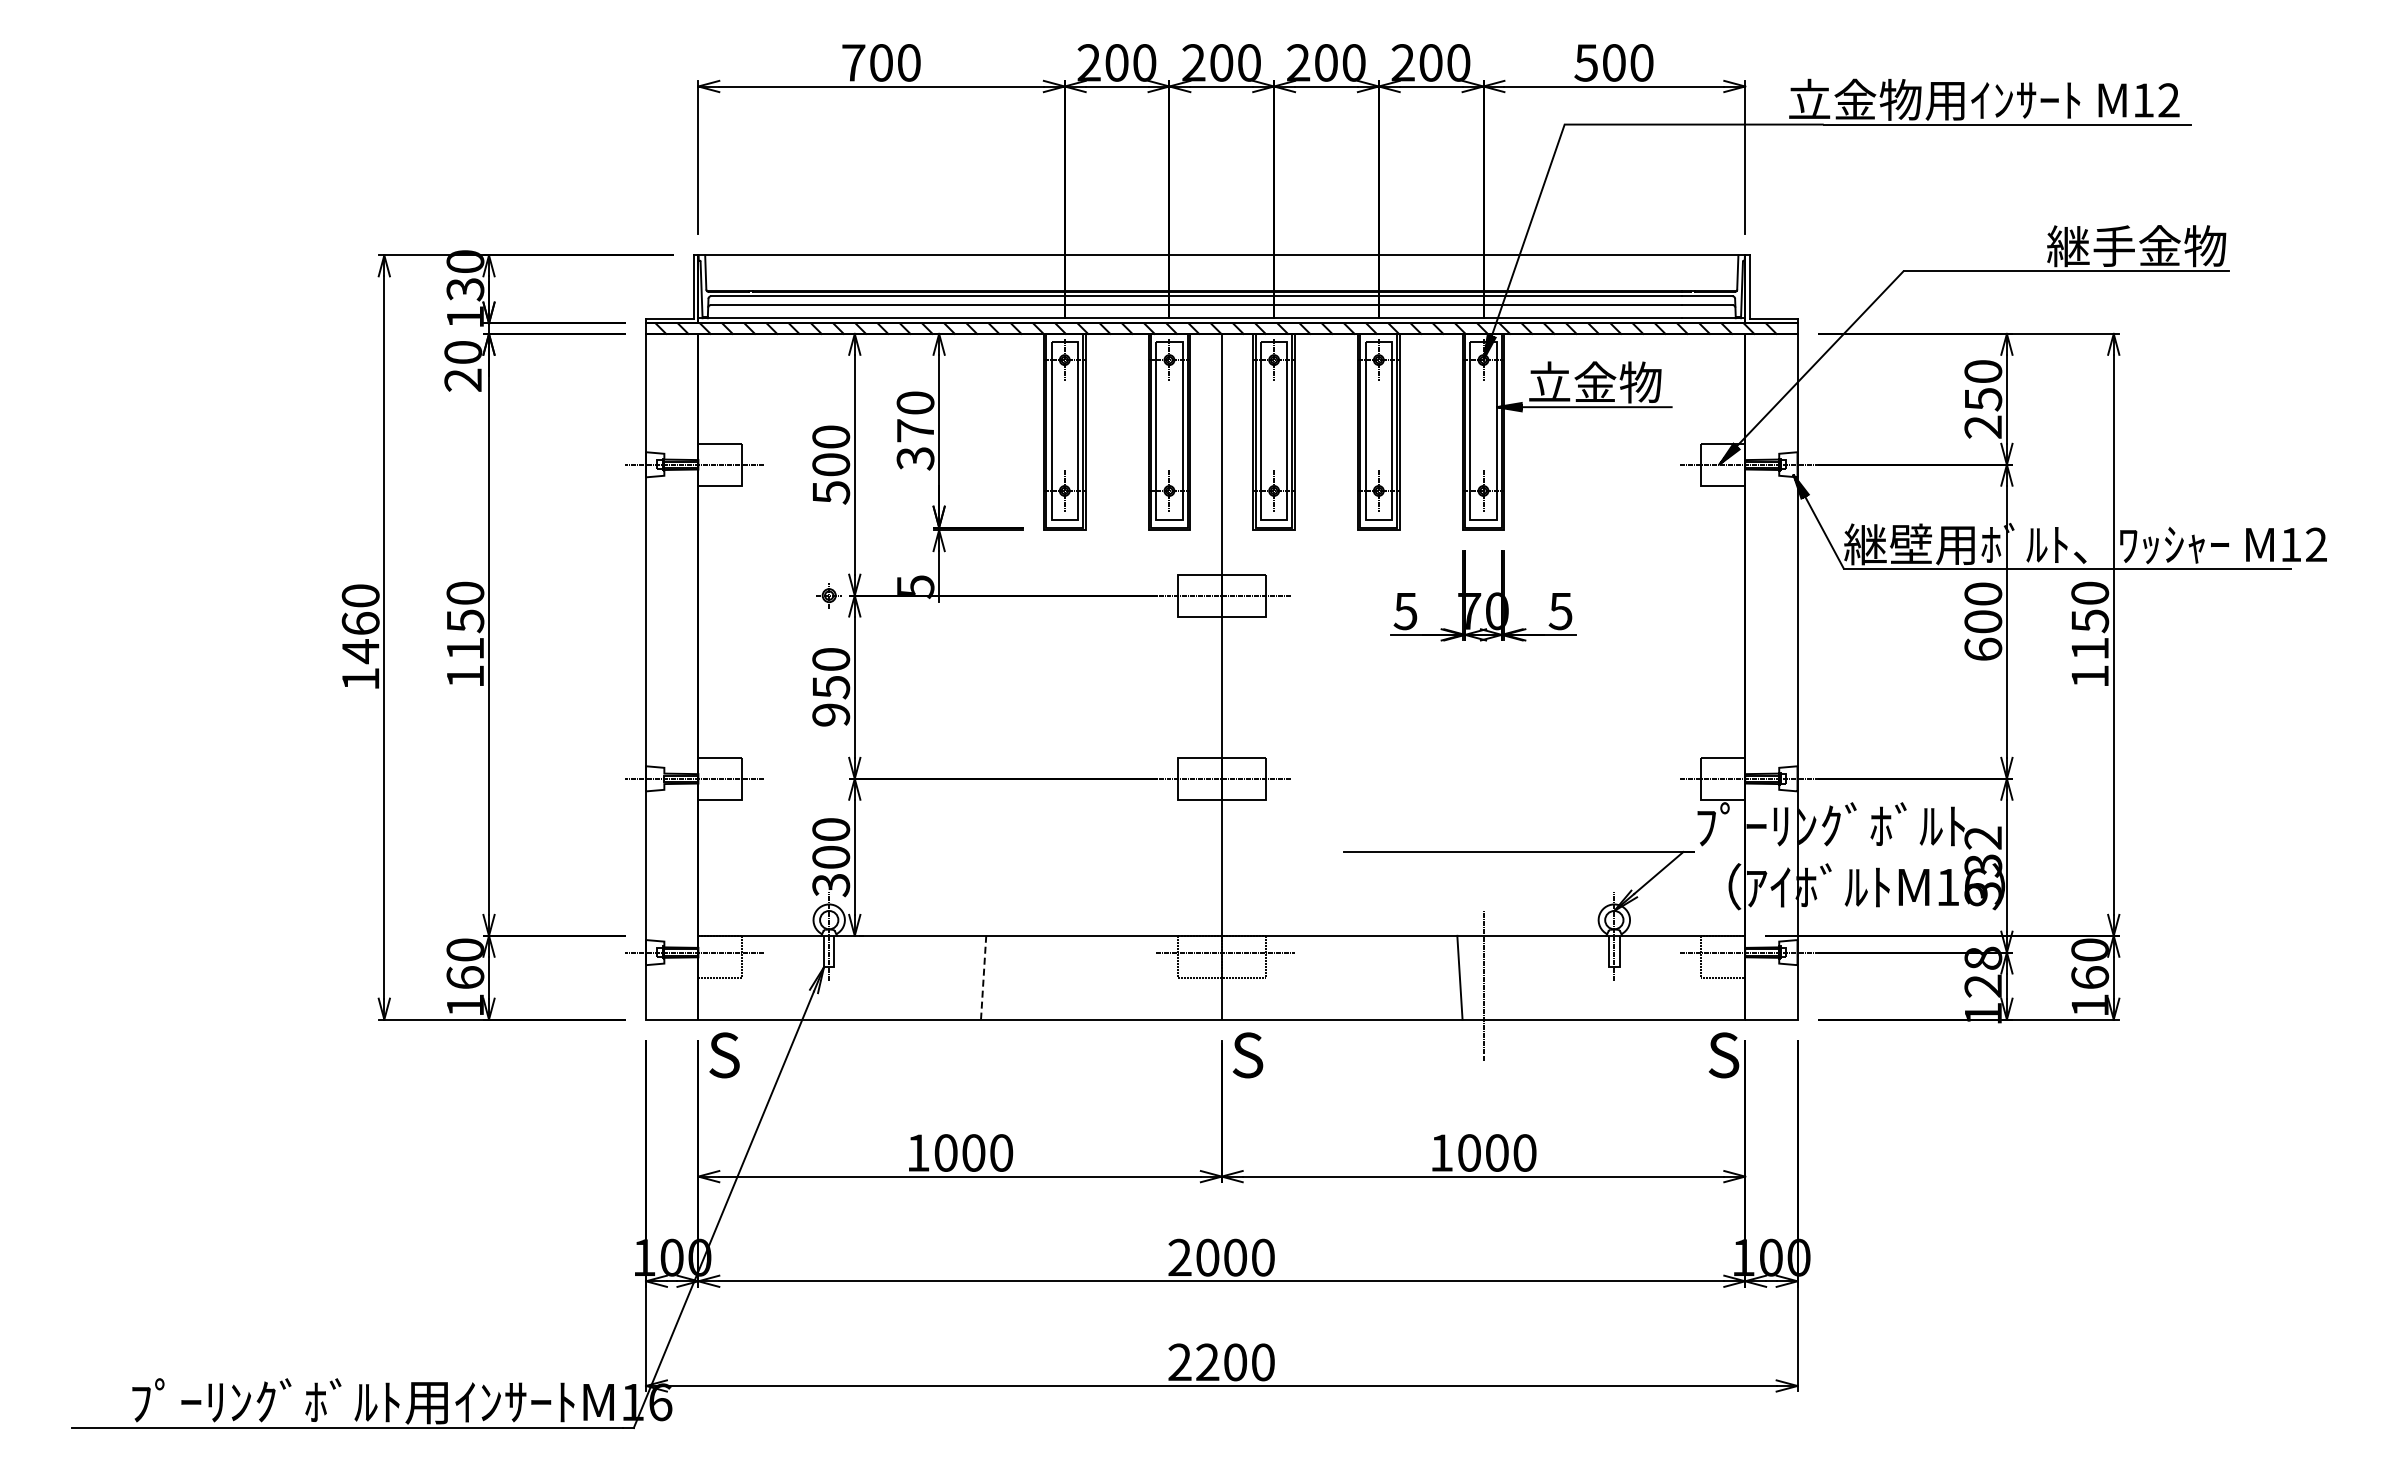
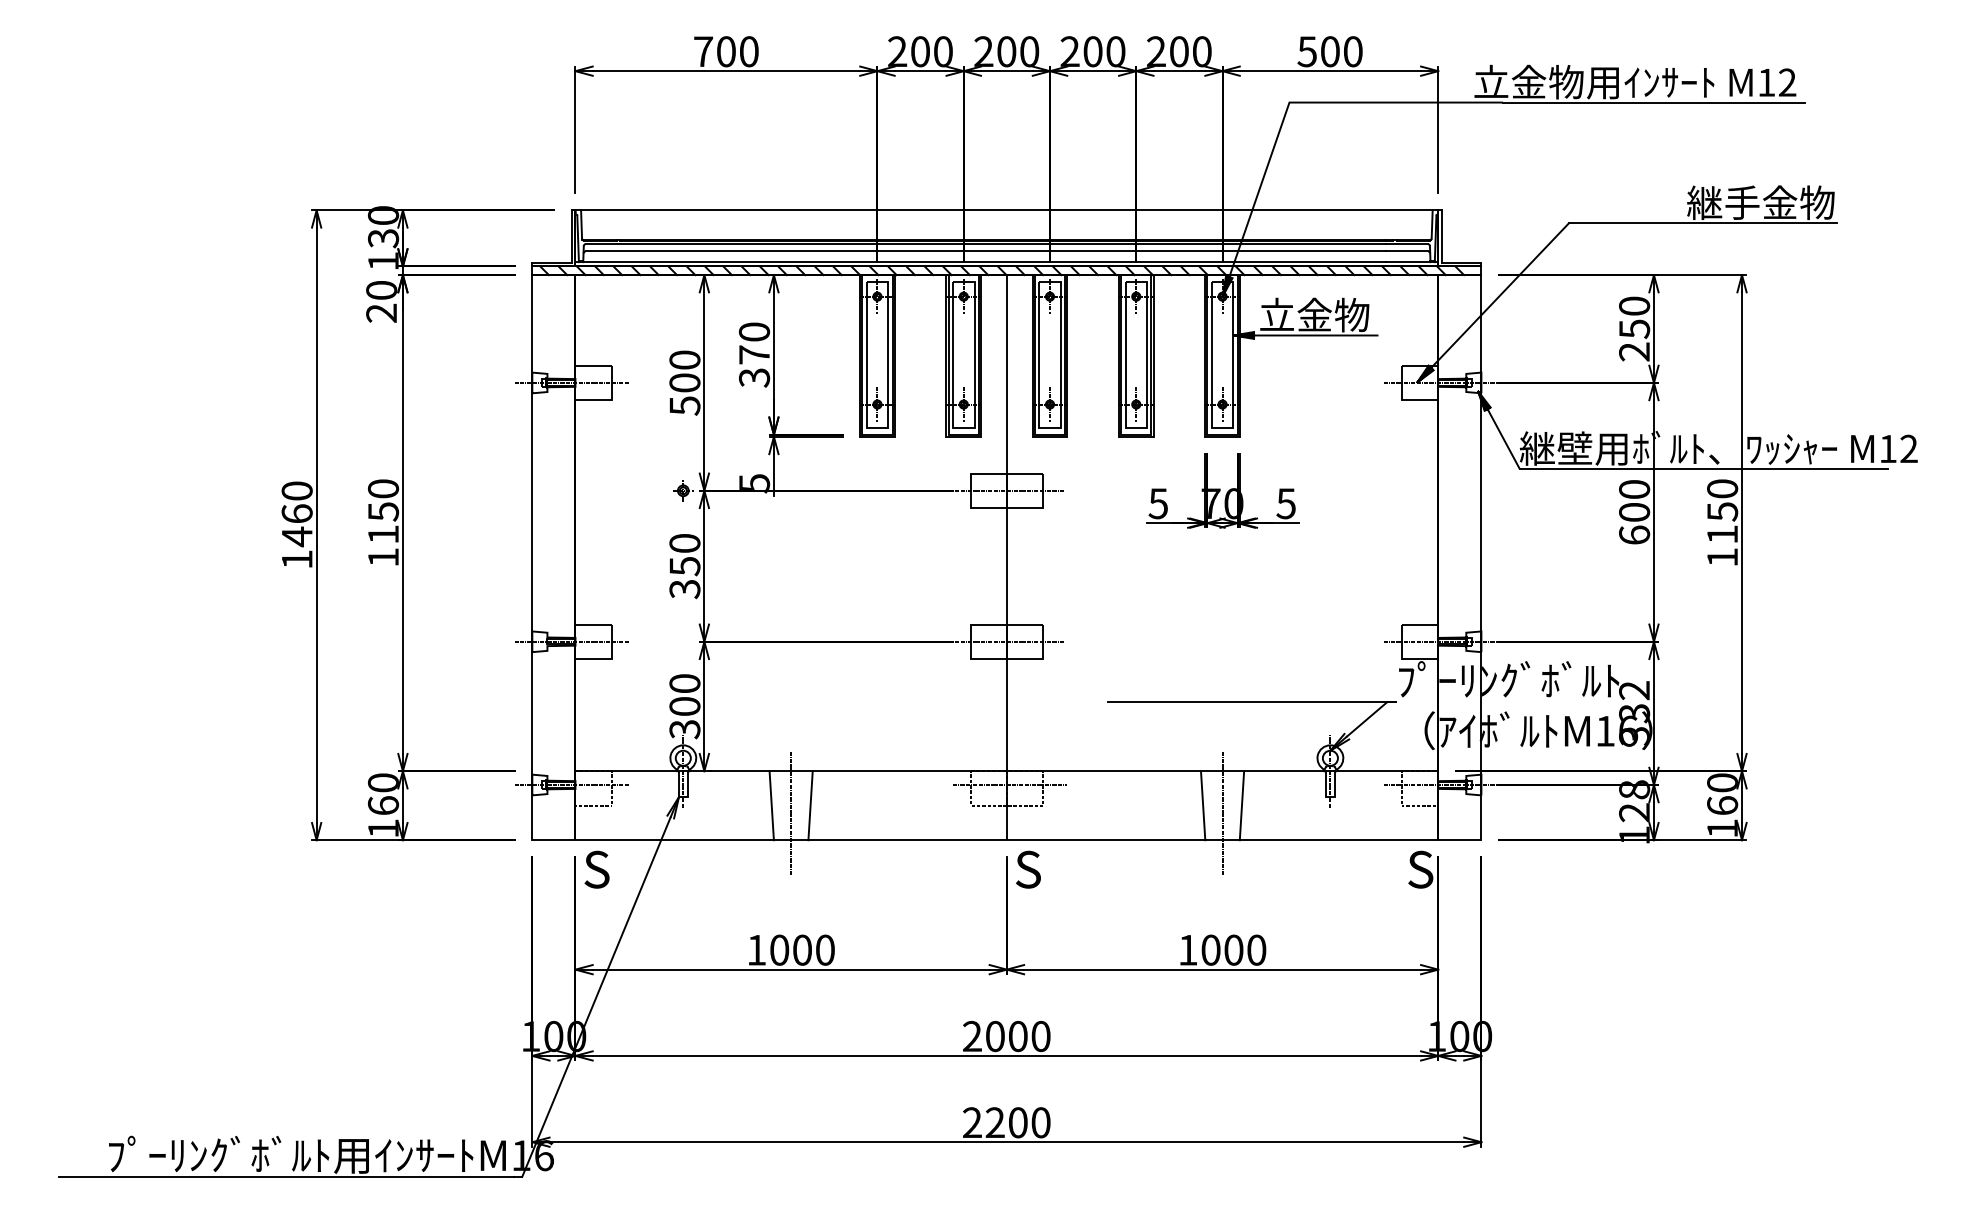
text: (831, 715) -> (685, 589), 950 -> 350
line: (936, 977) -> (771, 805), added
line: (983, 977) -> (810, 805), dashed -> solid
line: (1506, 977) -> (1241, 805), added
line: (960, 985) -> (791, 812), added

